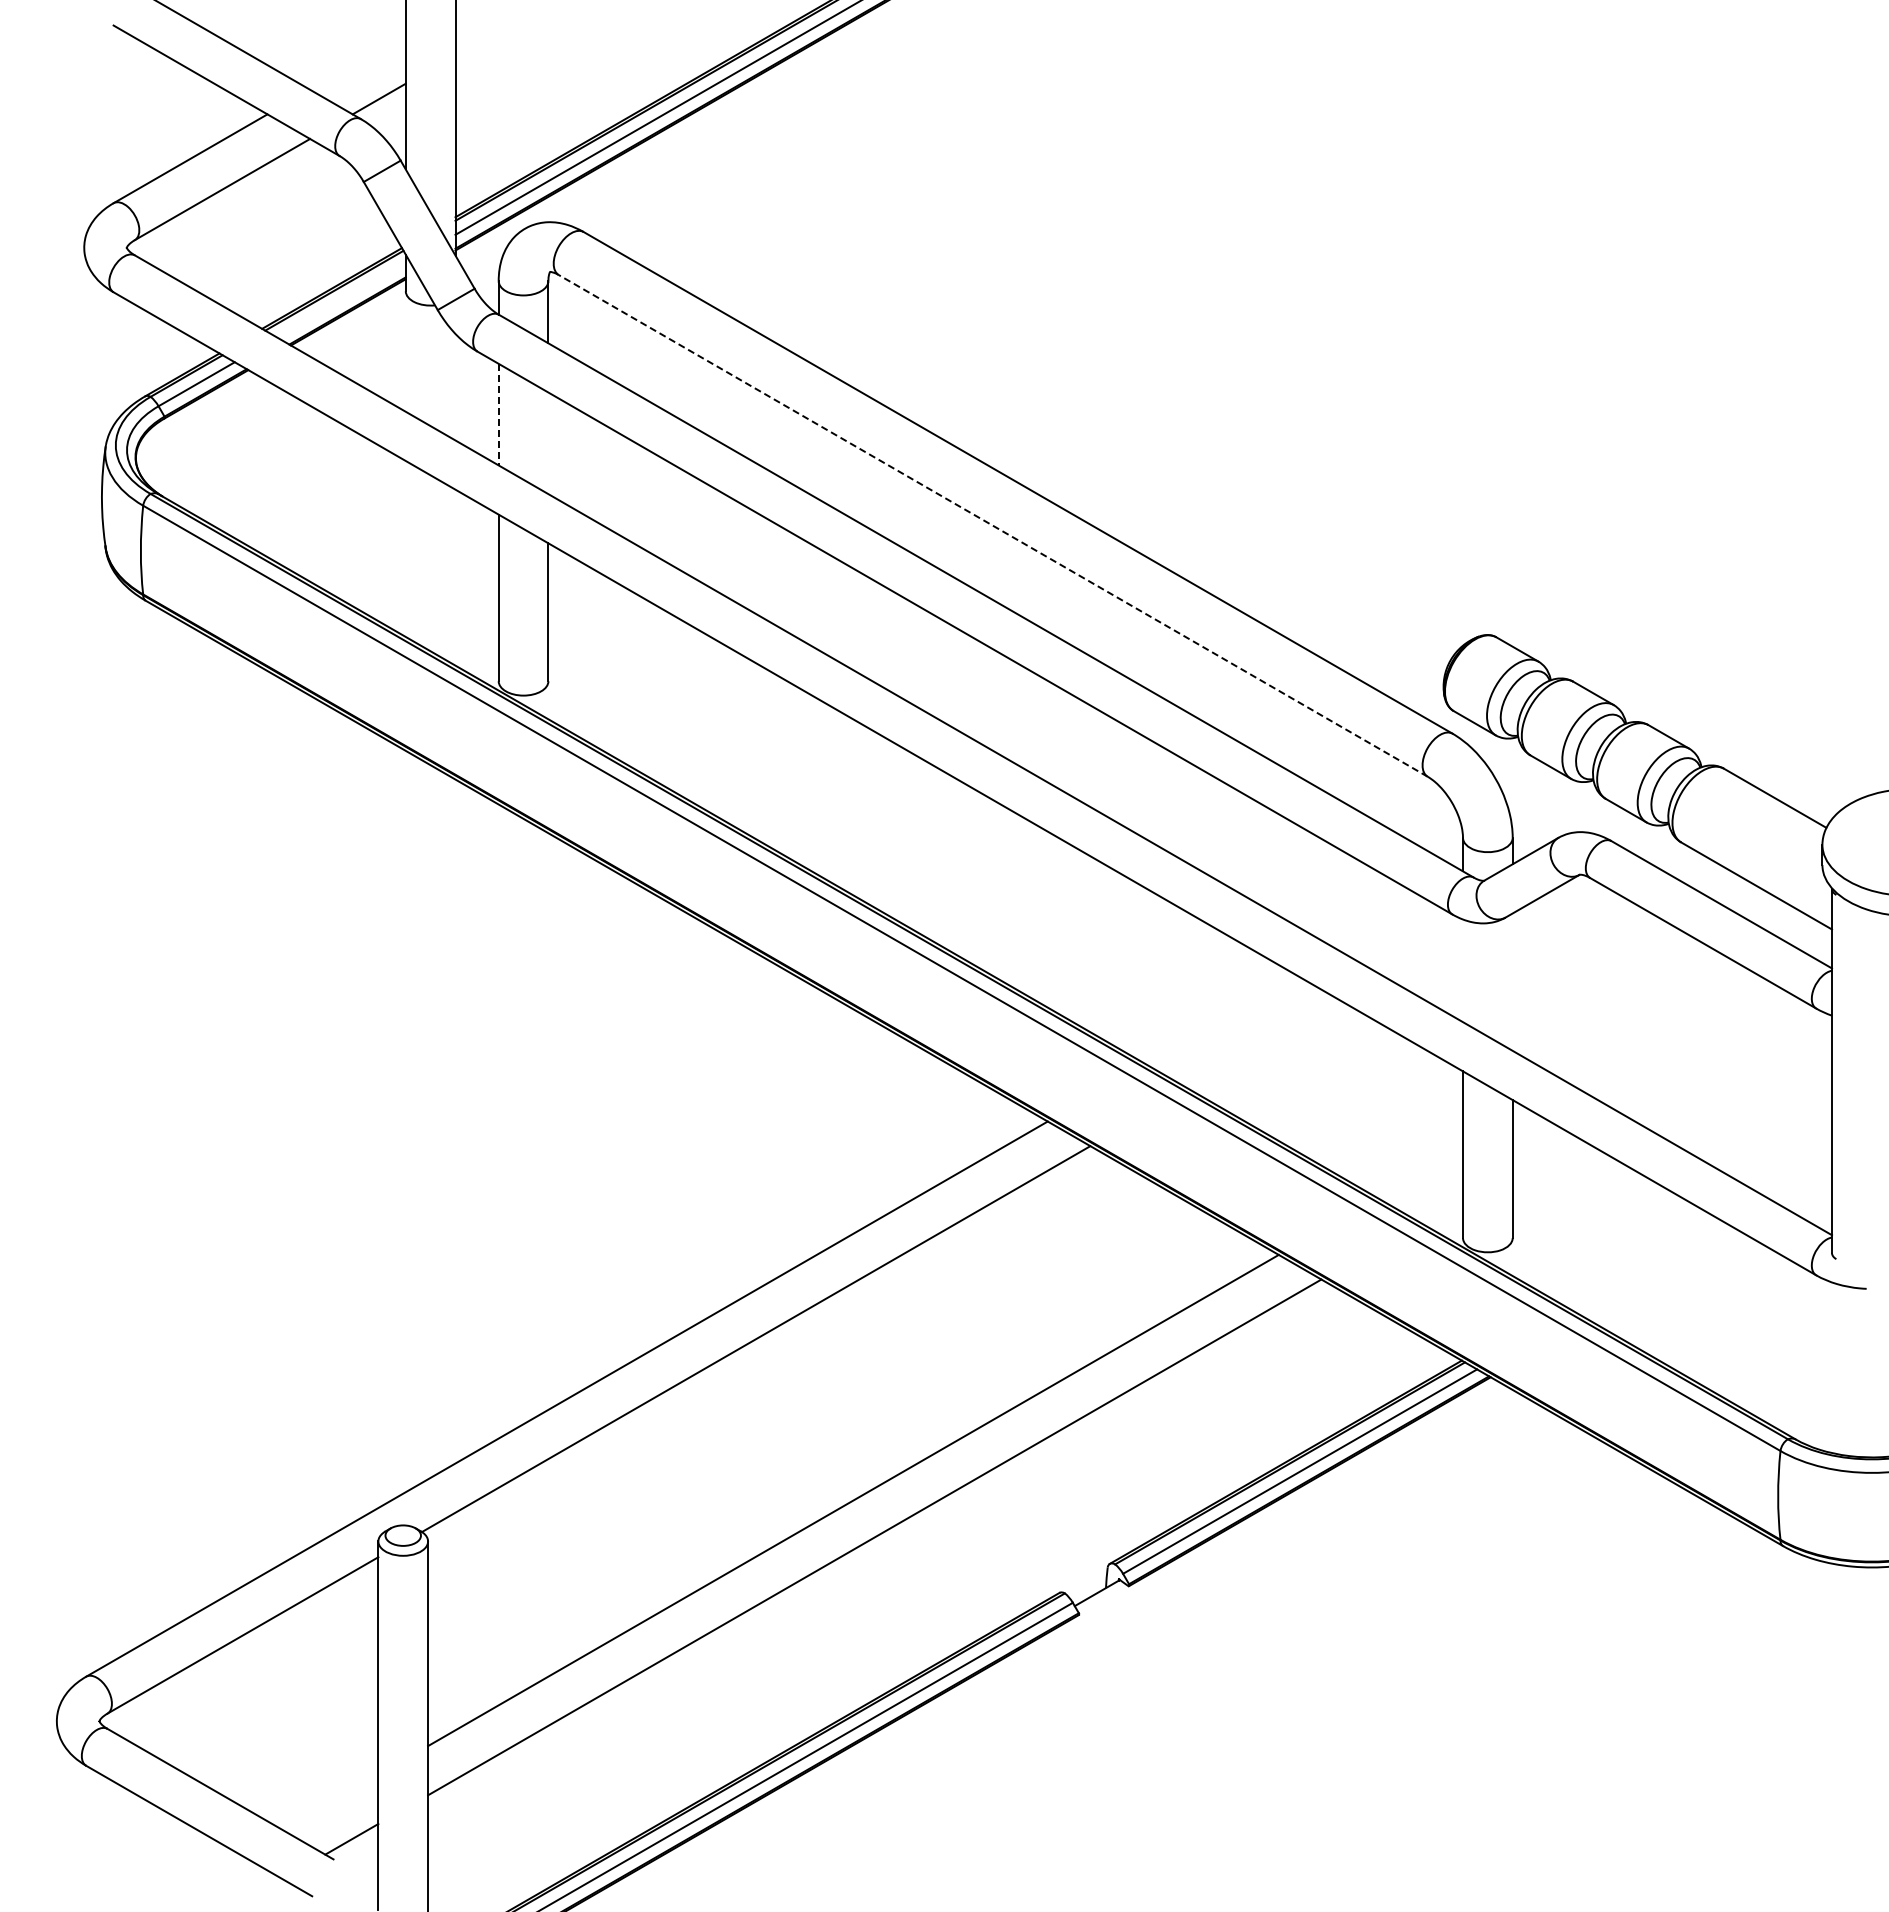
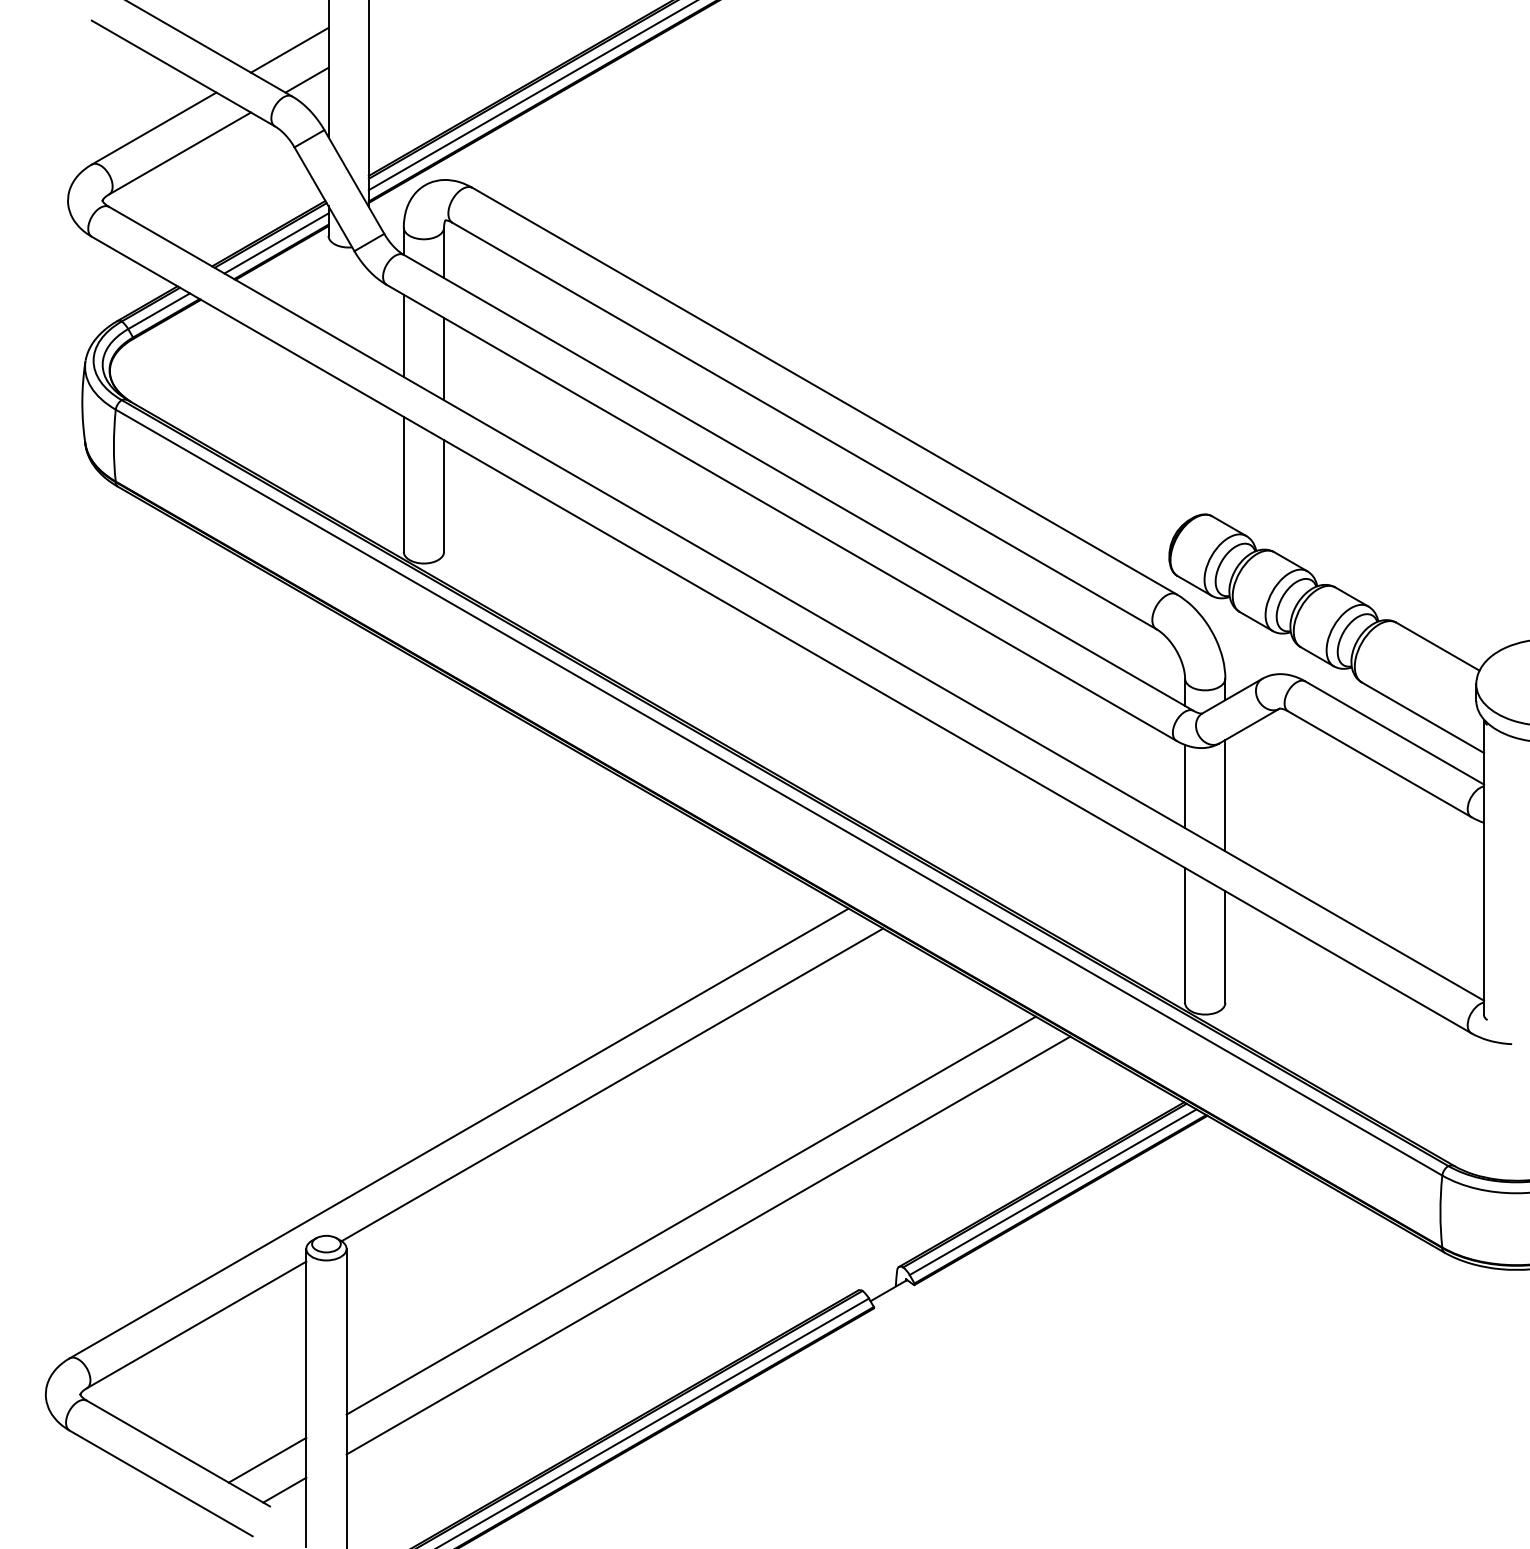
line: (357, 61) -> (289, 49), added
line: (341, 300) -> (276, 243), added
line: (498, 414) -> (403, 335), dashed -> solid
line: (548, 443) -> (444, 359), added
line: (993, 525) -> (804, 425), dashed -> solid
line: (1462, 970) -> (1184, 786), added
line: (1512, 981) -> (1225, 795), added
line: (330, 1802) -> (267, 1460), added

